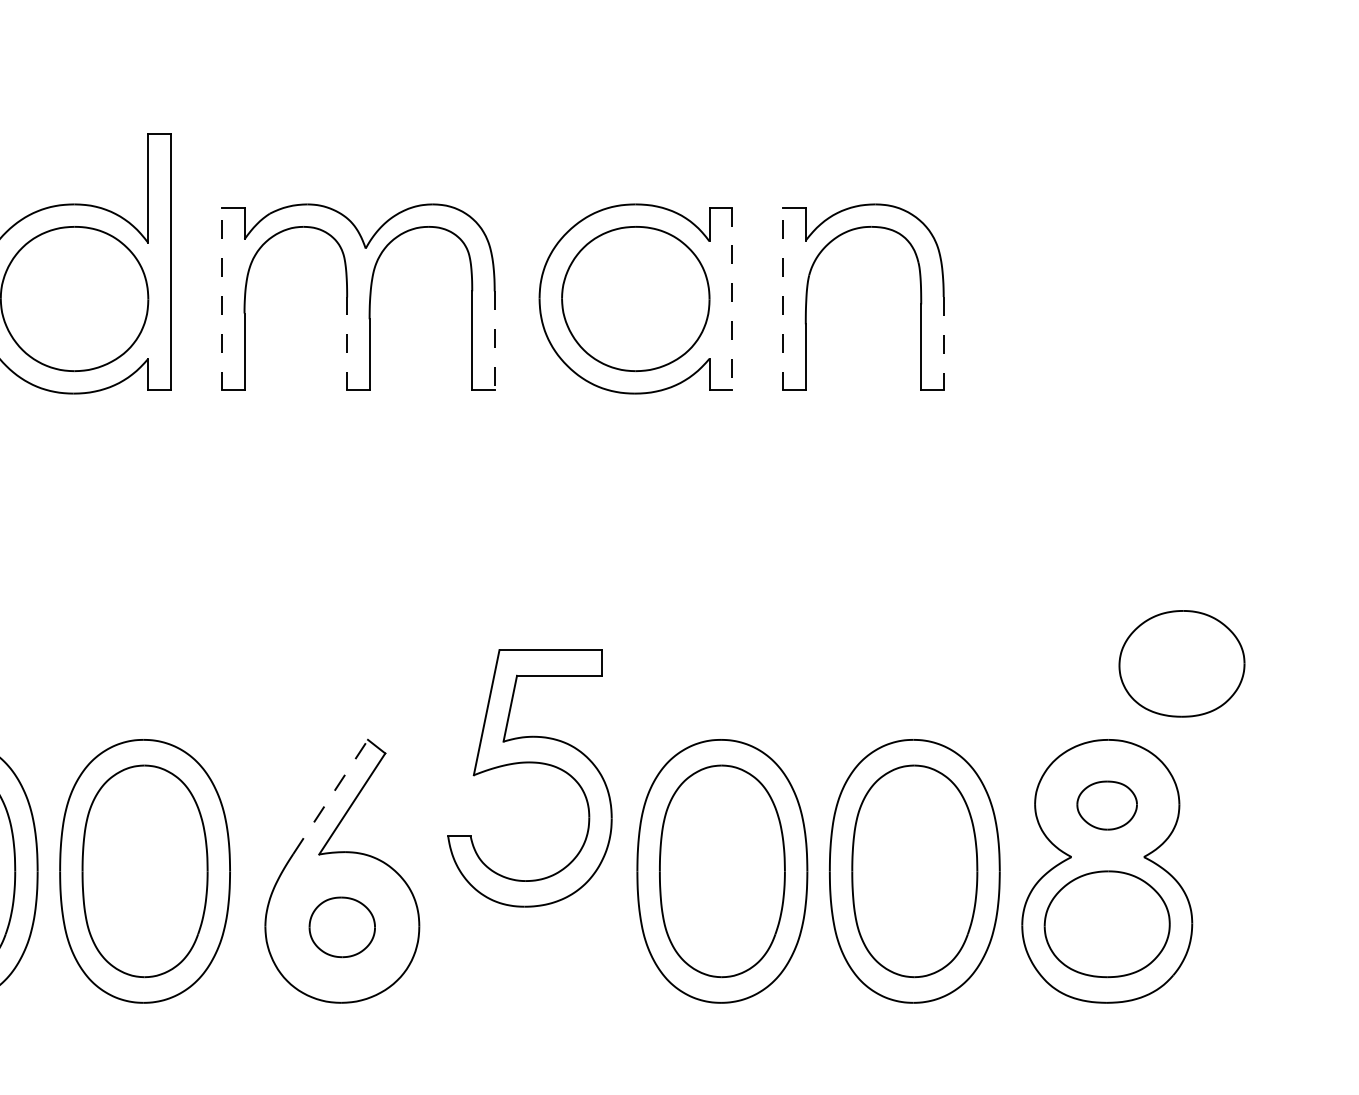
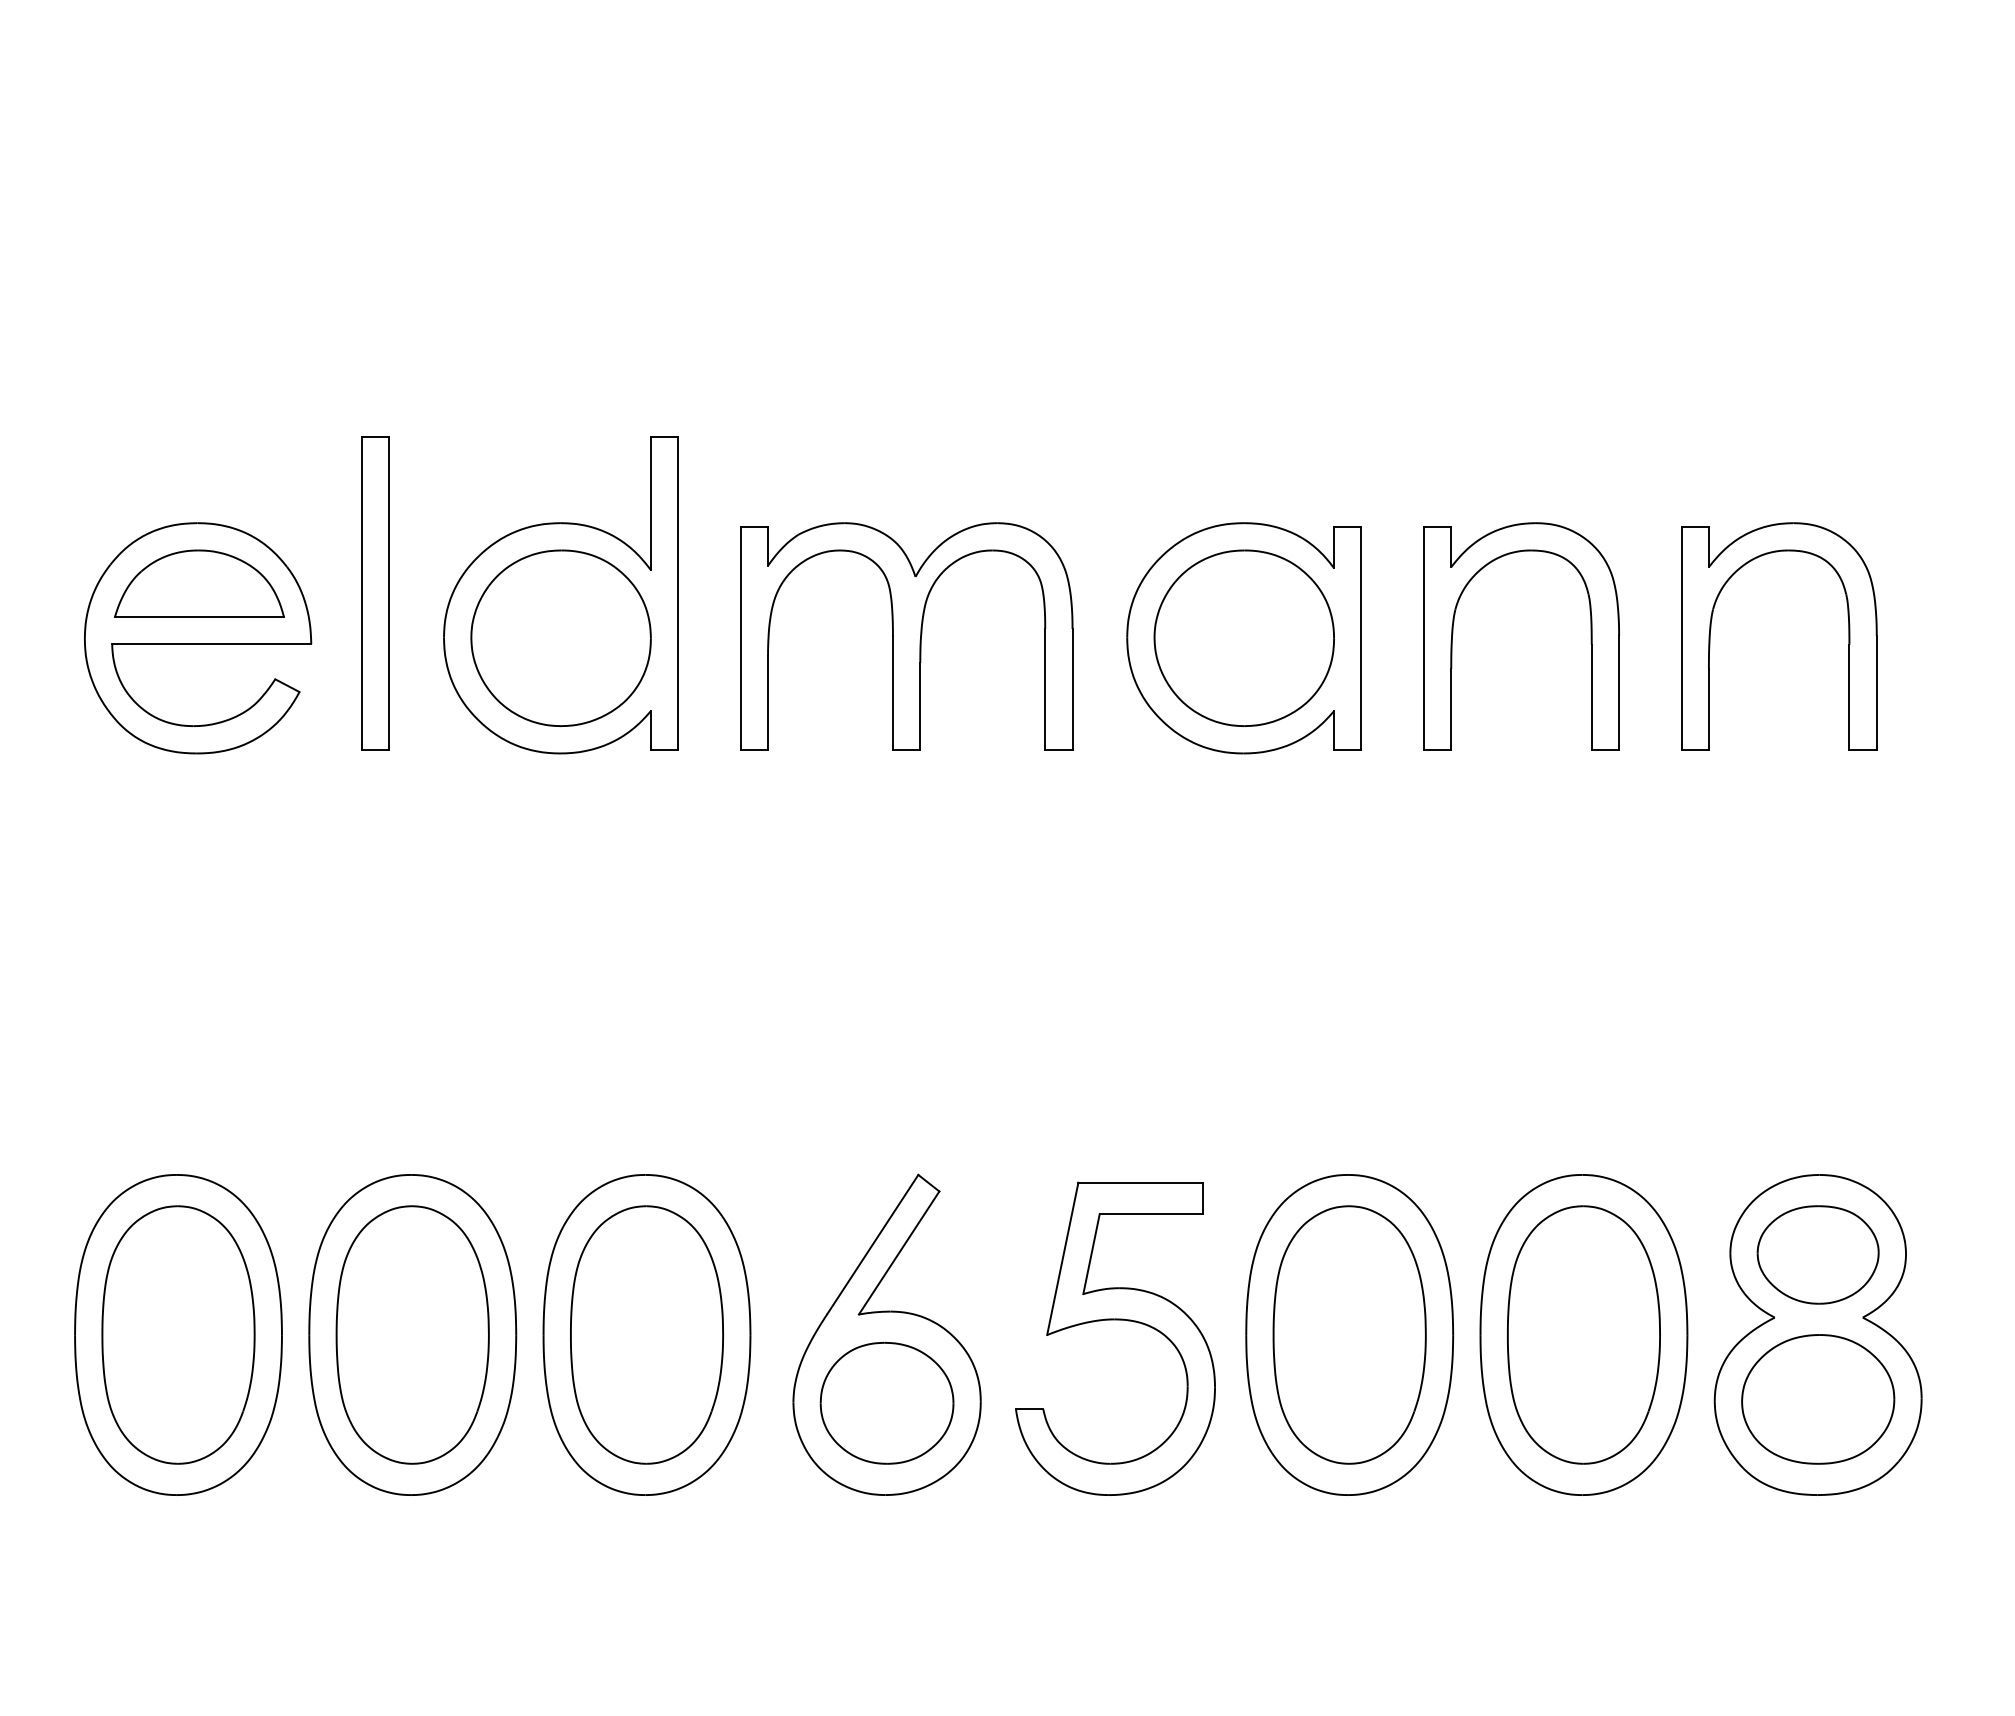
part: (1019, 291) -> (1711, 629), added
line: (221, 298) -> (740, 637), dashed -> solid
line: (783, 298) -> (1423, 637), dashed -> solid
line: (732, 299) -> (1361, 638), dashed -> solid
line: (494, 341) -> (1072, 689), dashed -> solid
line: (944, 343) -> (1619, 692), dashed -> solid
line: (346, 344) -> (892, 693), dashed -> solid
part: (1182, 663) -> (1909, 1082), removed
part: (529, 763) -> (1115, 1320), moved
line: (331, 797) -> (873, 1244), dashed -> solid
part: (1106, 805) -> (1817, 1254), size x1.67
part: (341, 926) -> (886, 1402), size x1.67

